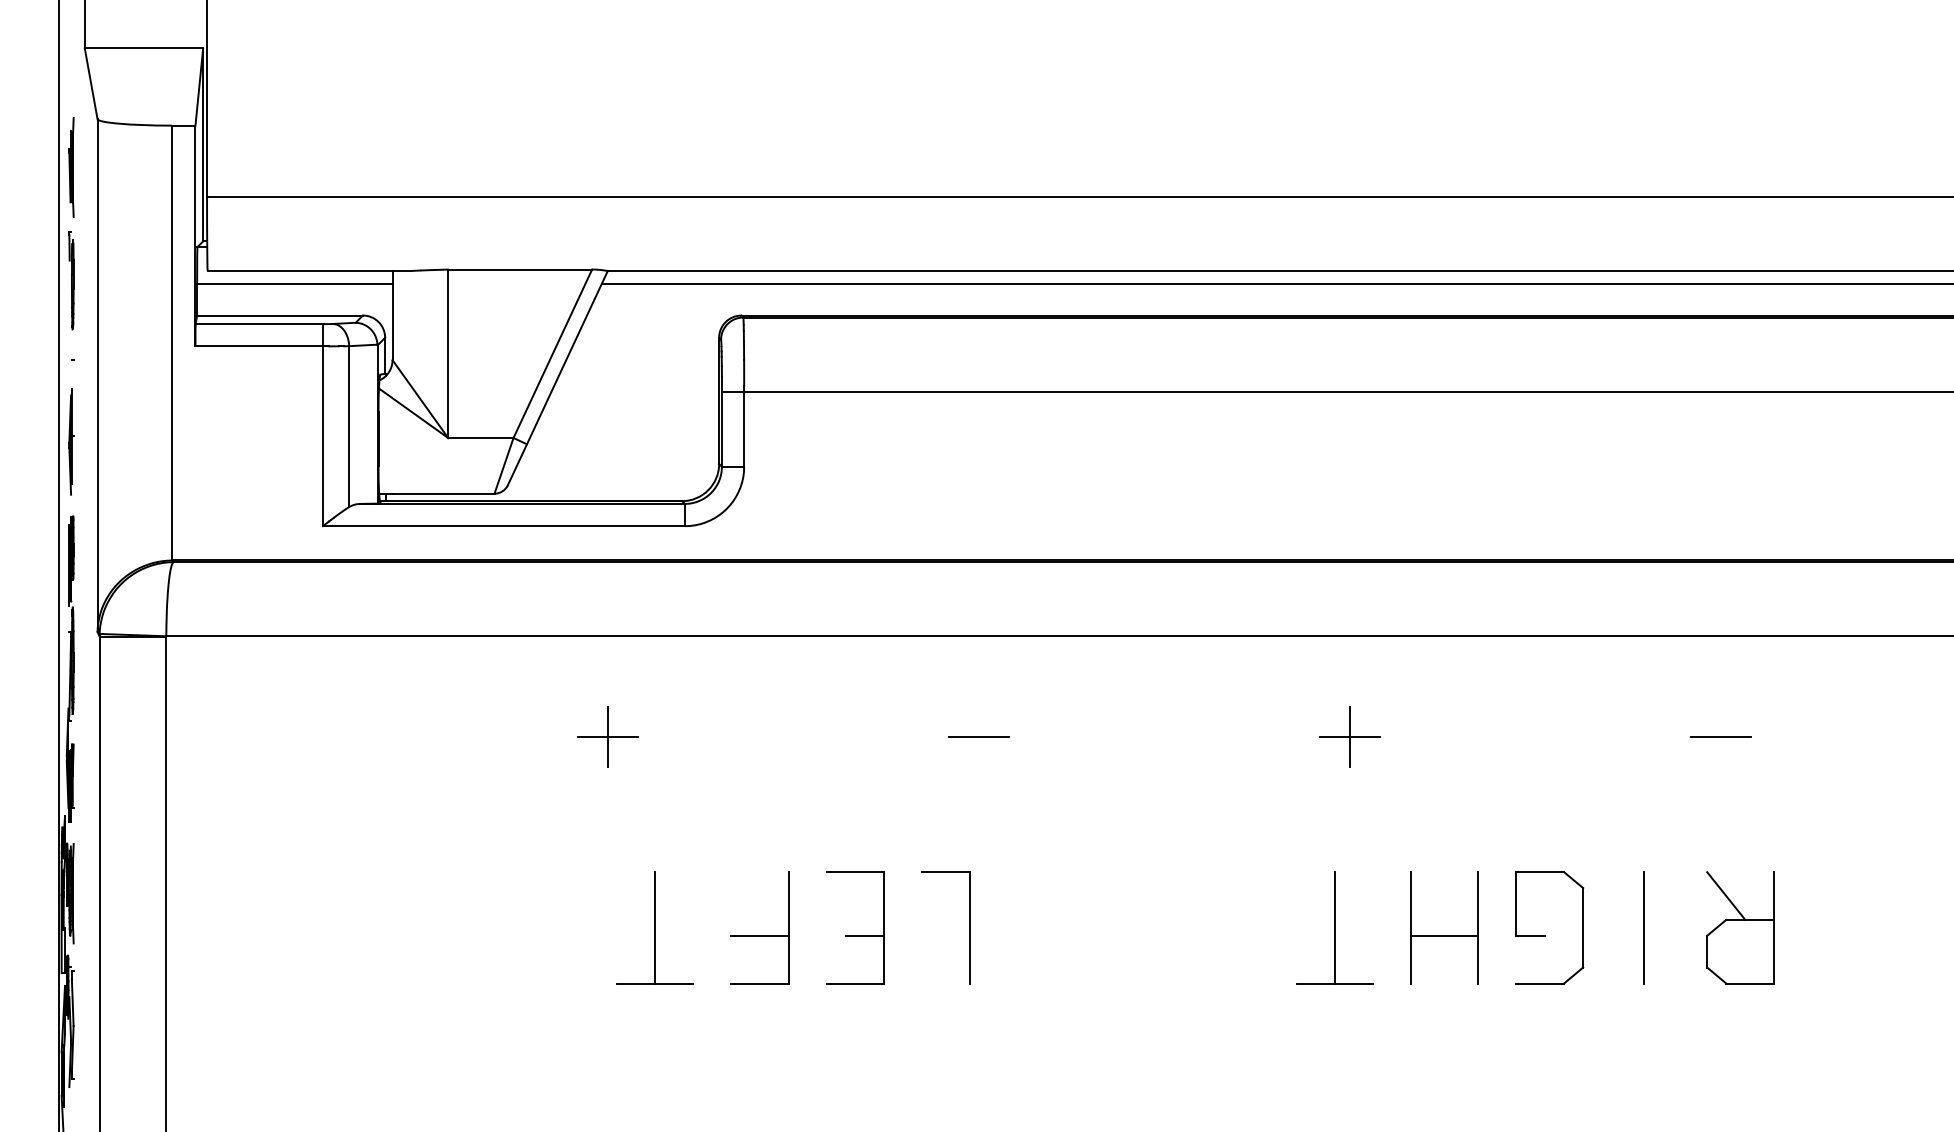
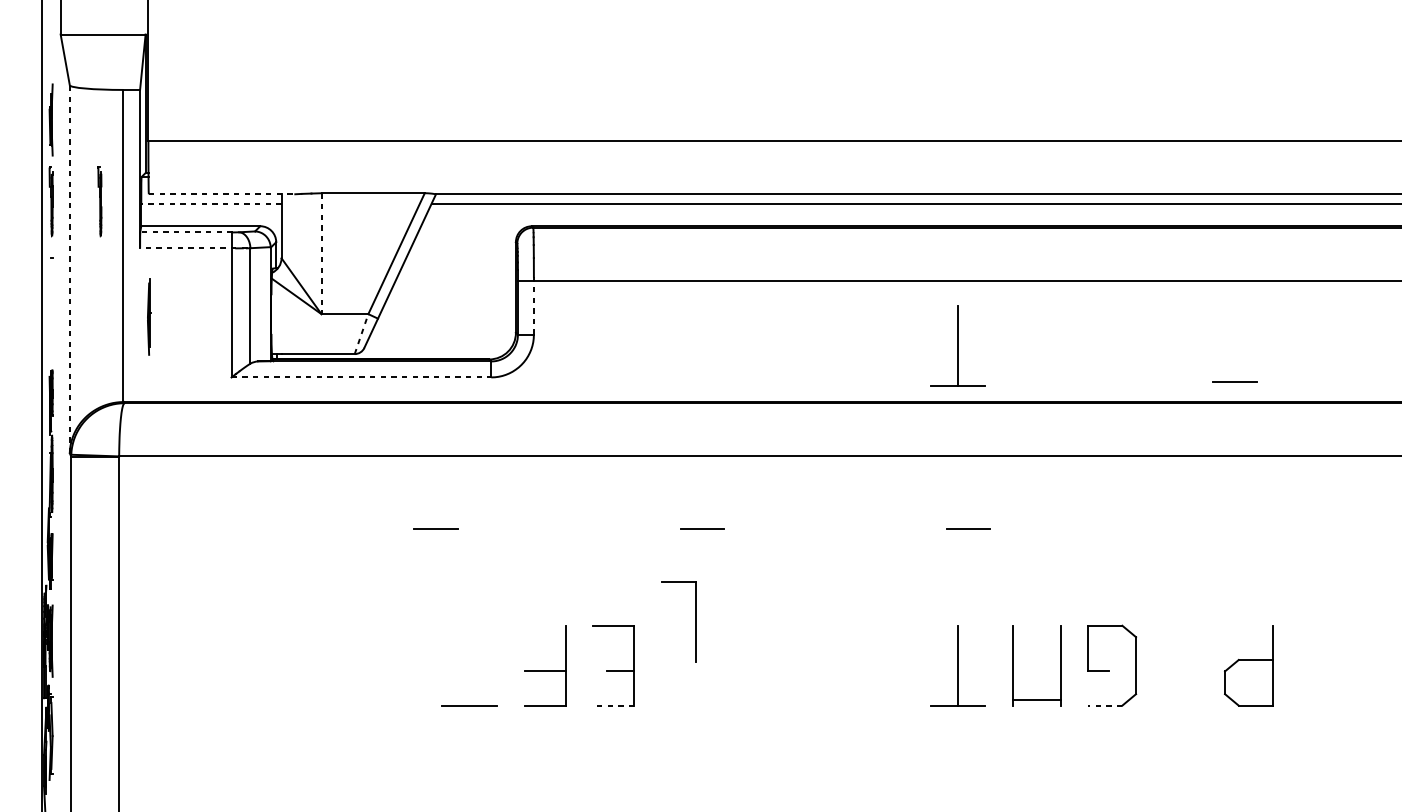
line: (309, 271) -> (221, 194), solid -> dashed
part: (139, 280) -> (99, 201), added
line: (294, 284) -> (211, 203), solid -> dashed
line: (259, 324) -> (186, 232), solid -> dashed
line: (262, 346) -> (188, 248), solid -> dashed
line: (448, 354) -> (321, 254), solid -> dashed
line: (97, 375) -> (69, 269), solid -> dashed
line: (744, 426) -> (534, 305), solid -> dashed
part: (71, 441) -> (149, 316), moved
line: (504, 465) -> (361, 333), solid -> dashed
part: (1334, 481) -> (957, 345), added
line: (503, 526) -> (361, 377), solid -> dashed
line: (607, 736) -> (435, 528), removed
line: (1349, 736) -> (968, 528), removed
line: (1720, 736) -> (1234, 381), moved
line: (1726, 895) -> (1238, 642), removed
line: (654, 927) -> (469, 665), removed
part: (969, 927) -> (695, 621), moved
line: (1643, 927) -> (1179, 665), removed
line: (1444, 935) -> (1036, 699), moved
line: (855, 983) -> (613, 705), solid -> dashed
line: (1540, 983) -> (1105, 705), solid -> dashed

